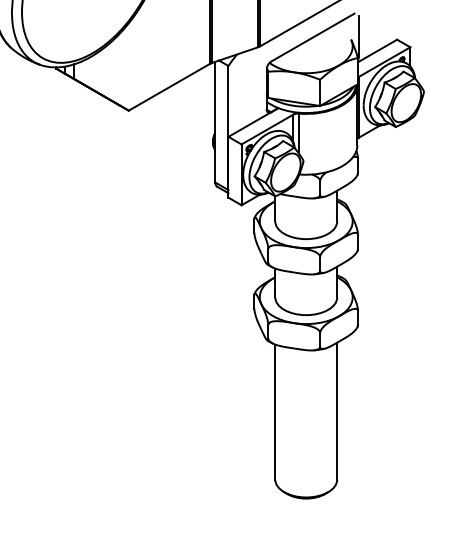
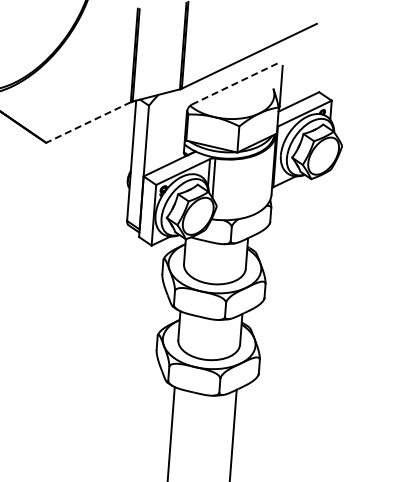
line: (313, 37) -> (235, 83), solid -> dashed
line: (169, 87) -> (88, 122), solid -> dashed

